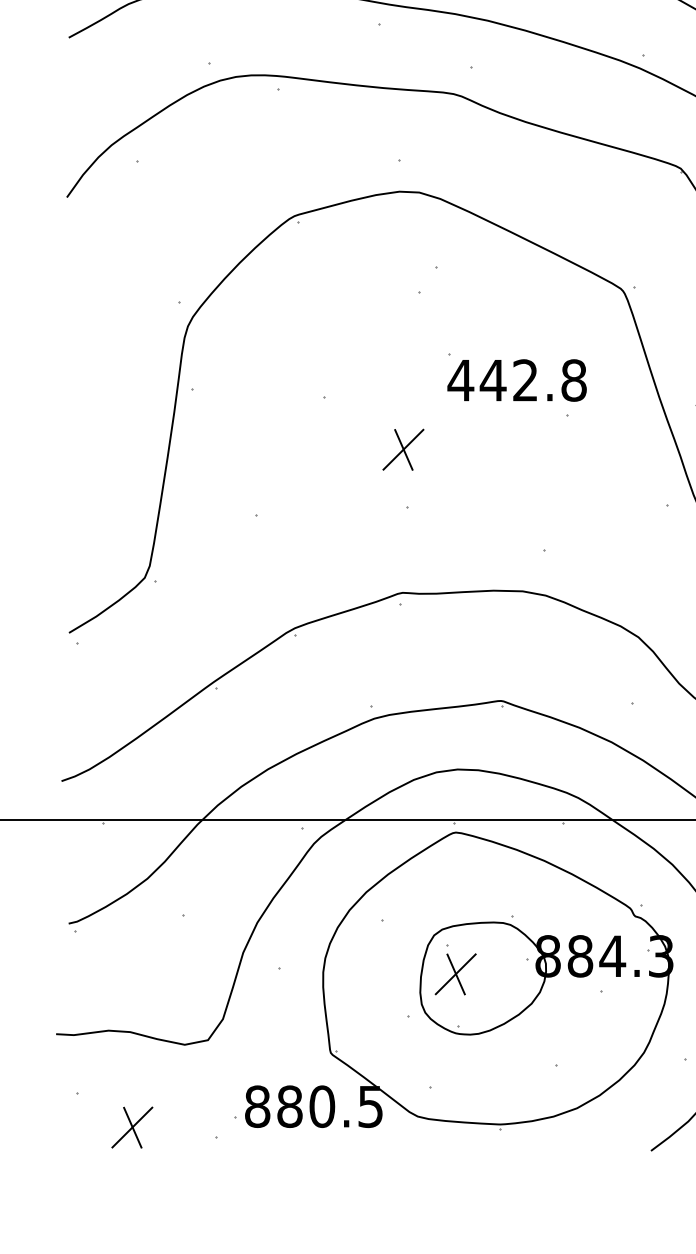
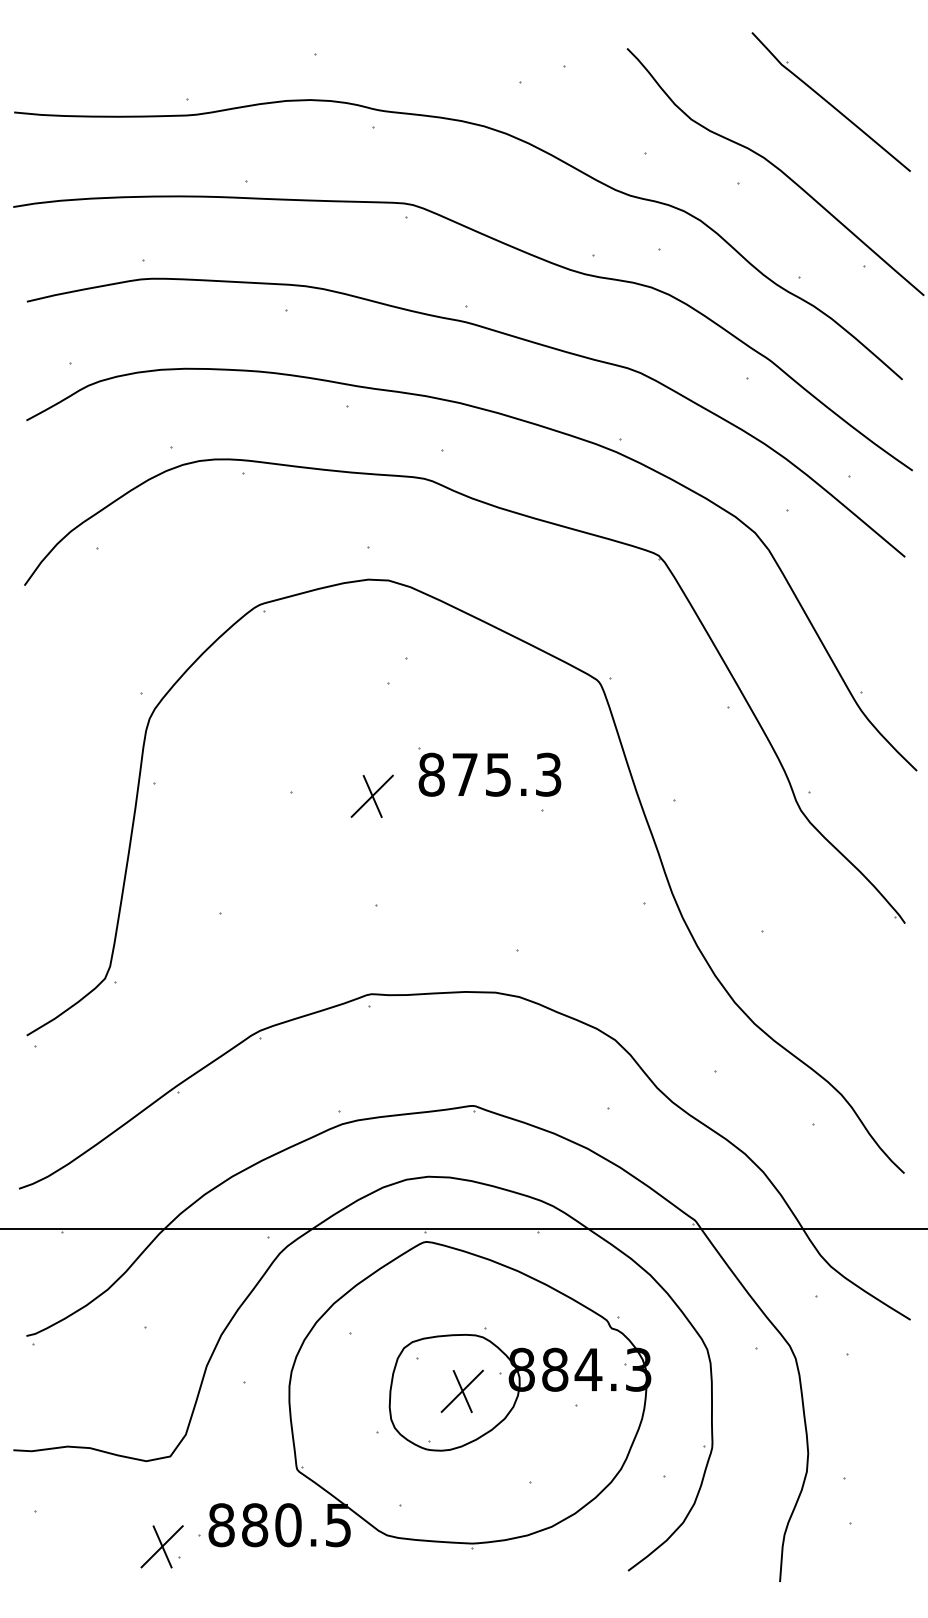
text: (516, 380) -> (489, 774), 442.8 -> 875.3
part: (402, 448) -> (371, 795), moved
part: (454, 973) -> (461, 1390), moved
part: (131, 1127) -> (161, 1546), moved

